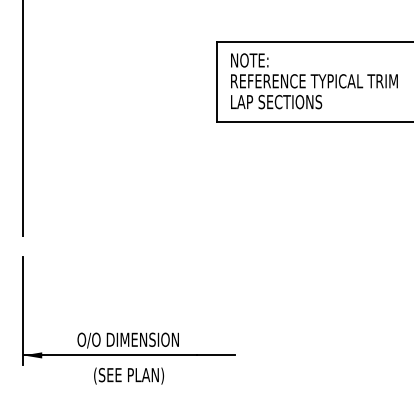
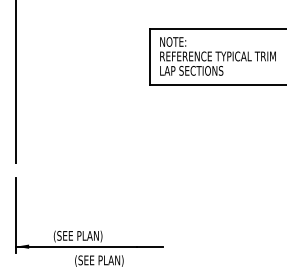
text: (127, 340) -> (88, 236), O/O DIMENSION -> (SEE PLAN)
text: (129, 375) -> (99, 260), moved

